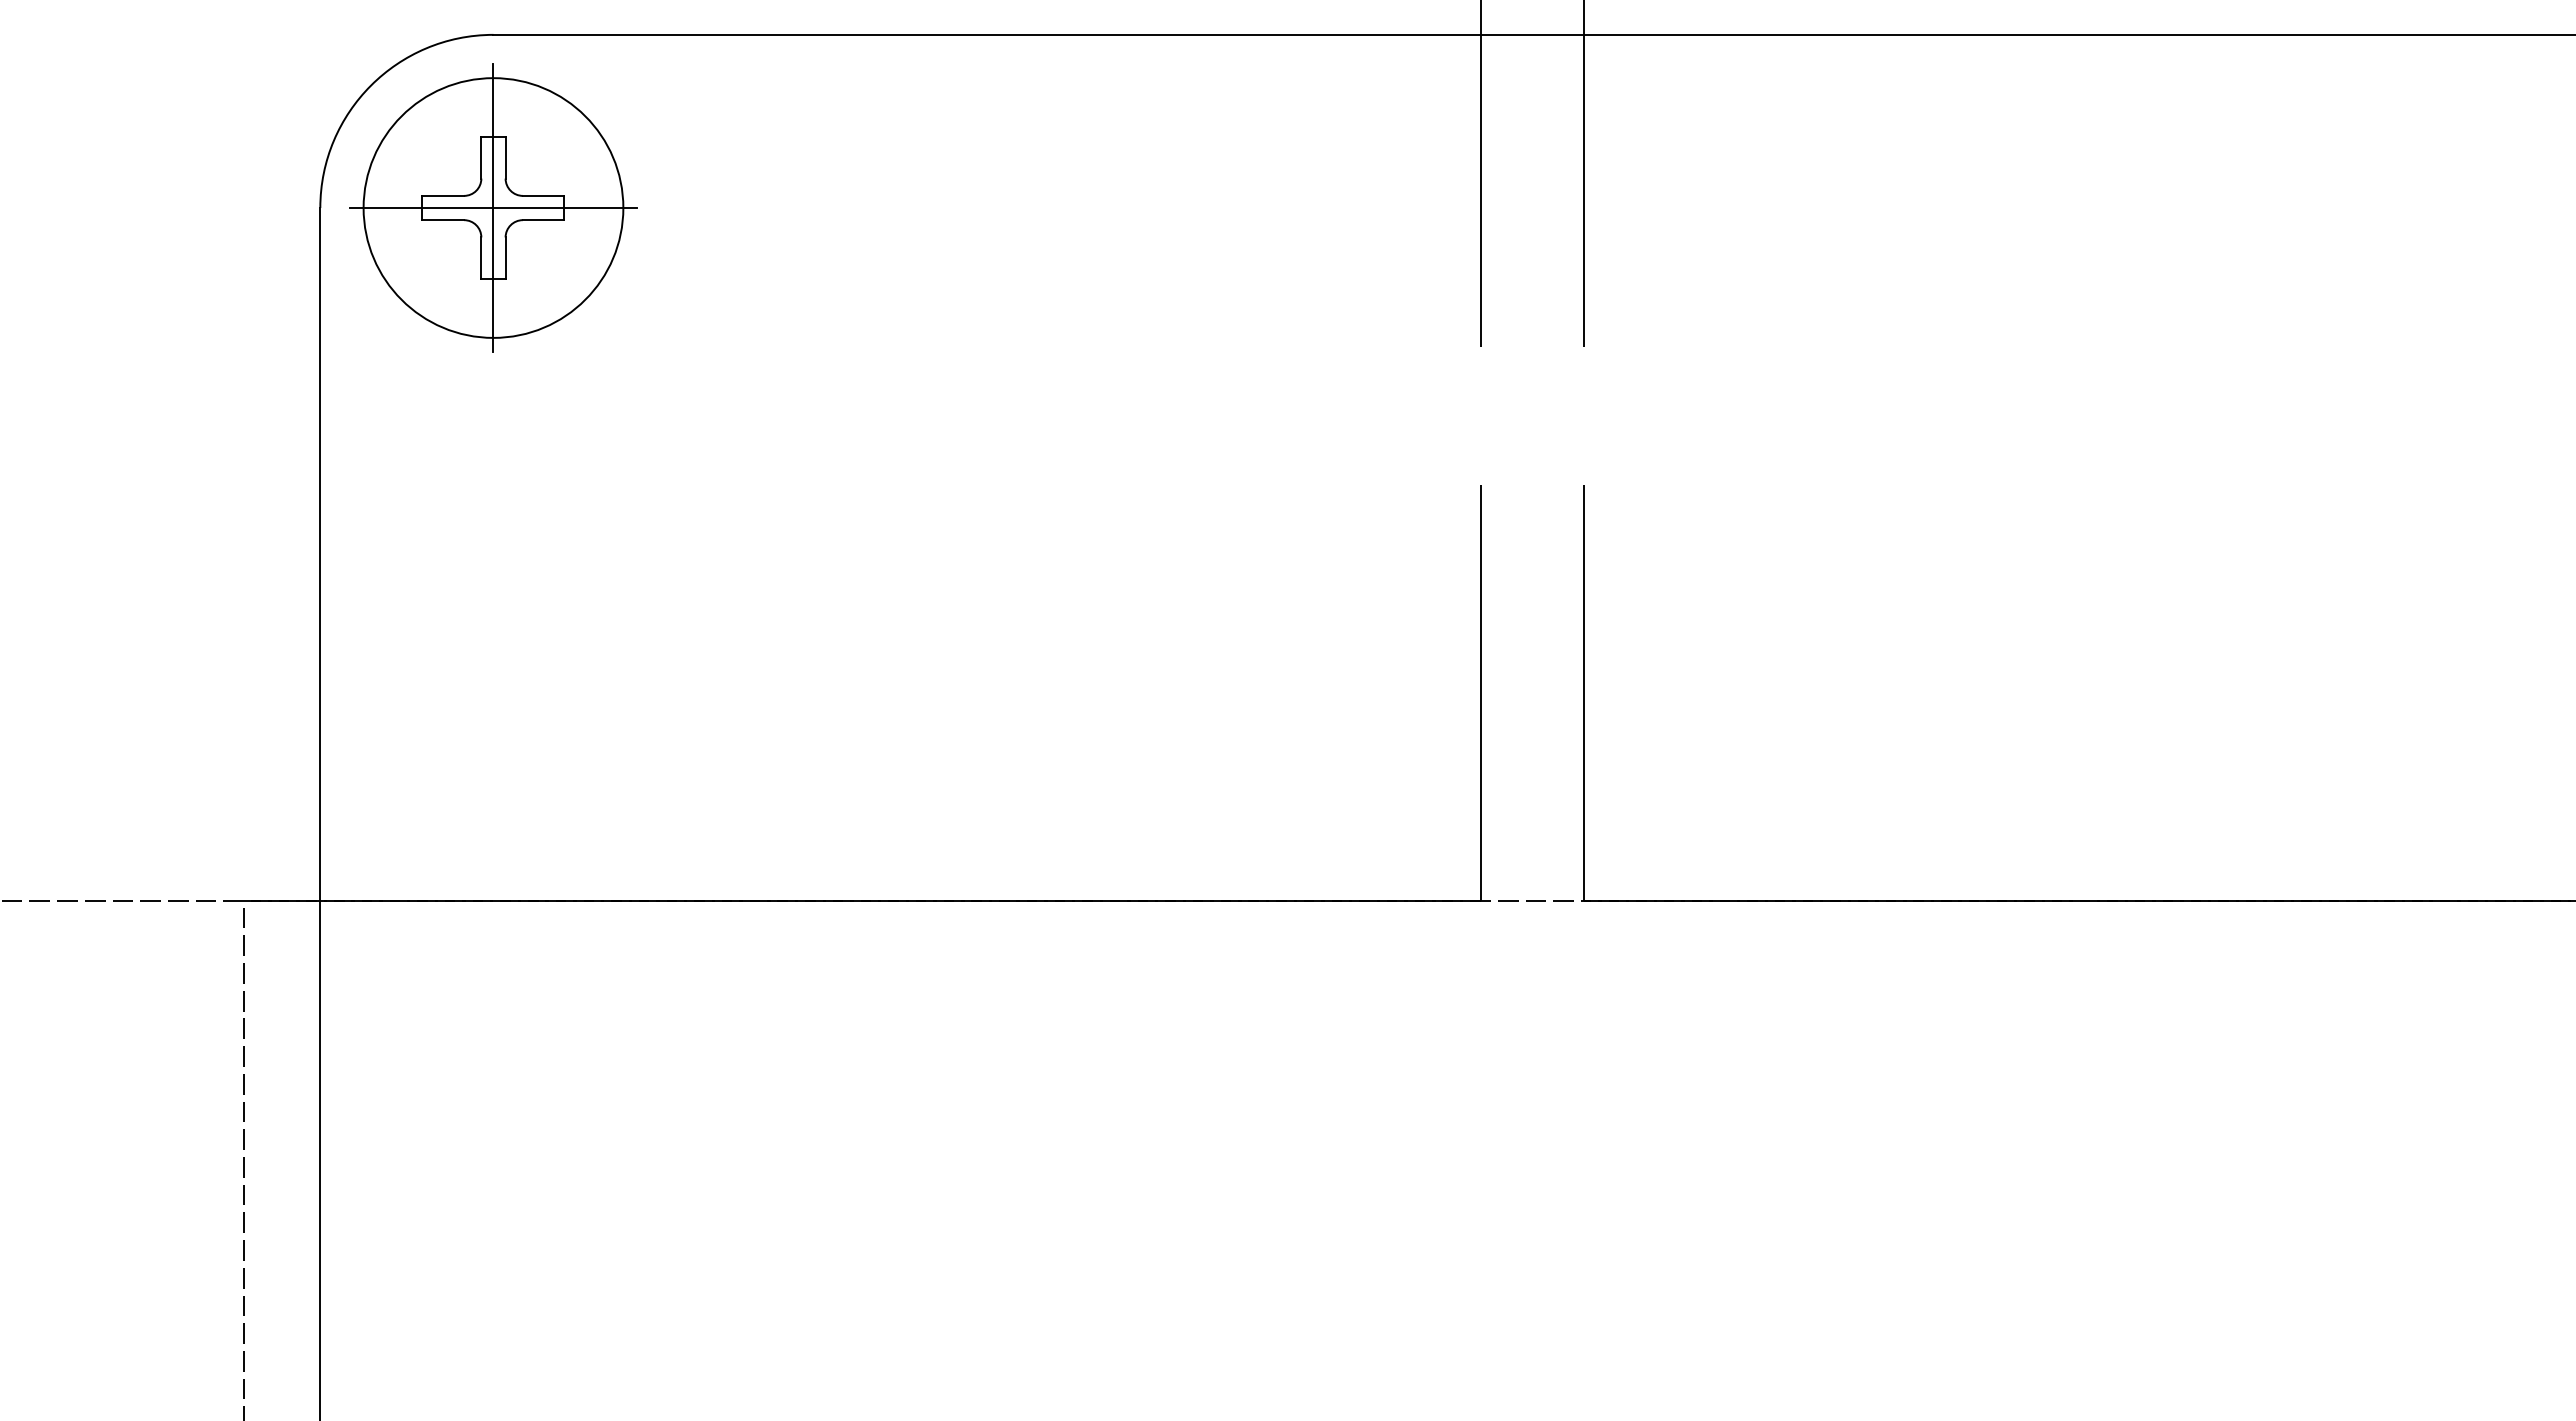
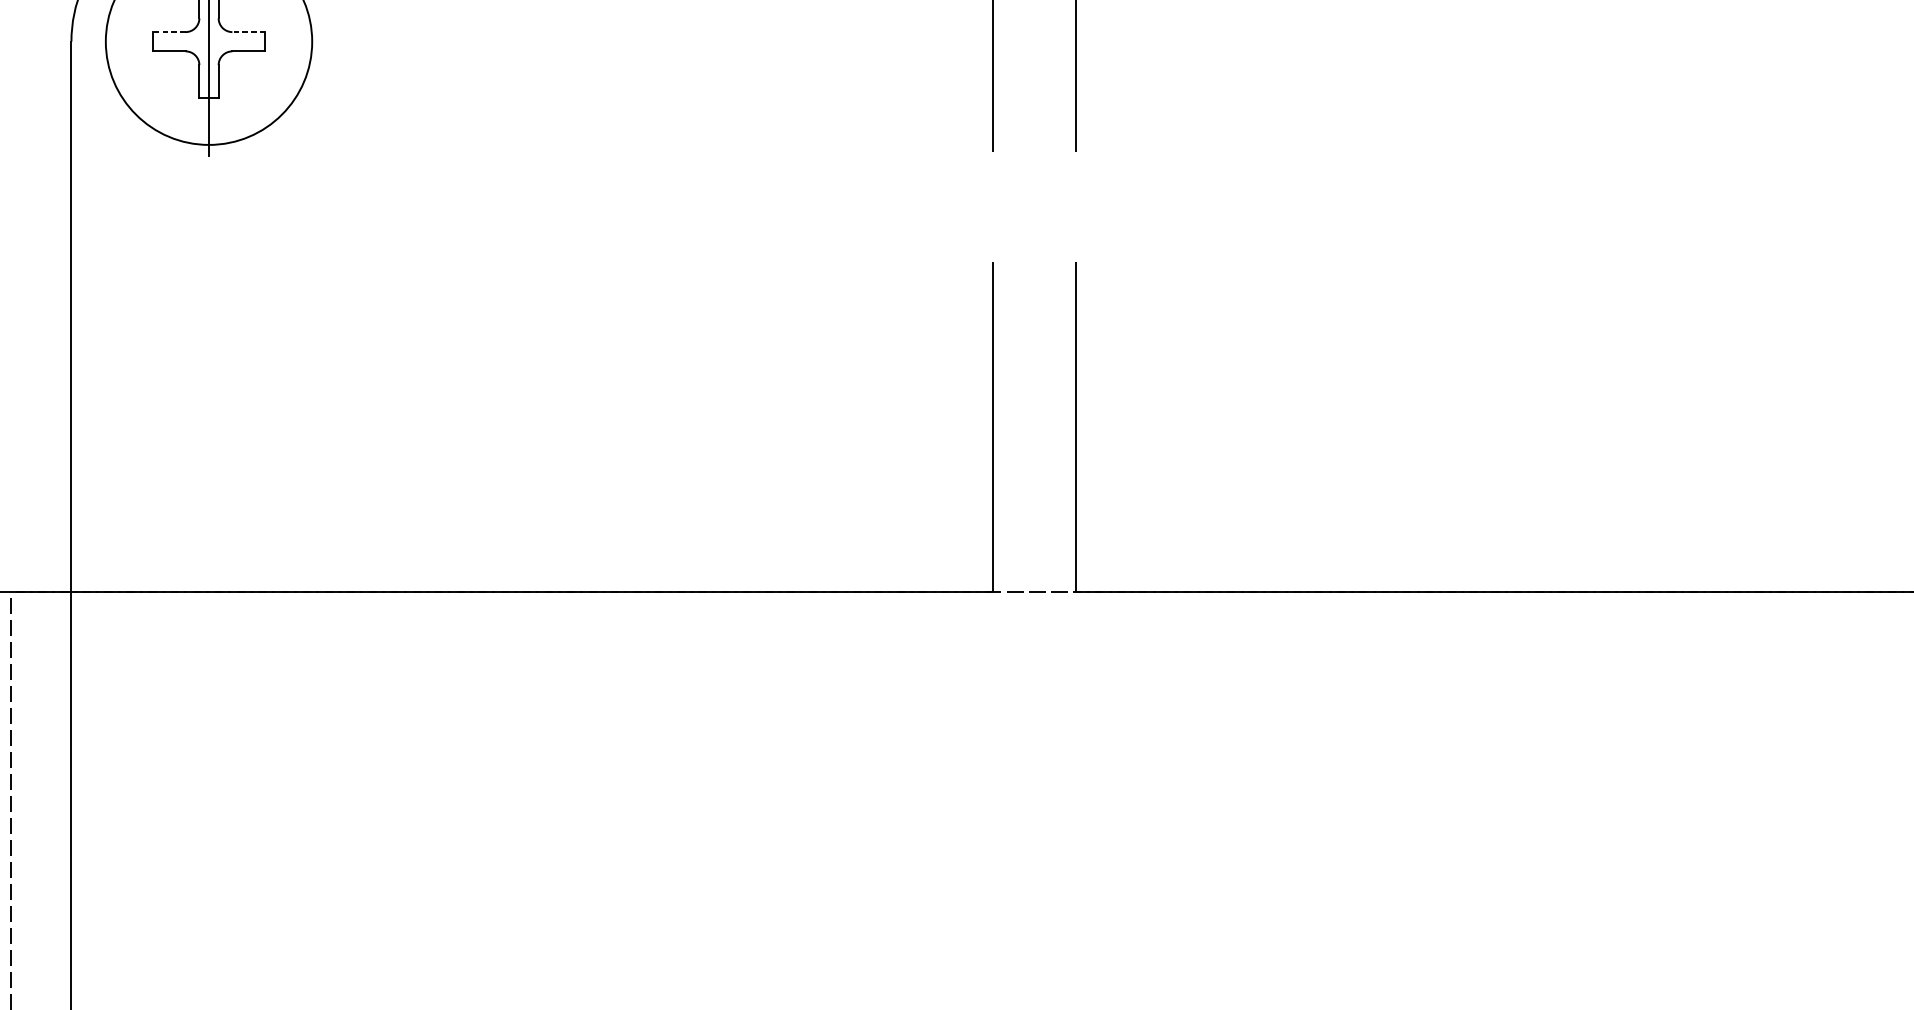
line: (443, 195) -> (169, 31), solid -> dashed
line: (543, 195) -> (248, 31), solid -> dashed
line: (493, 208) -> (209, 42), removed

